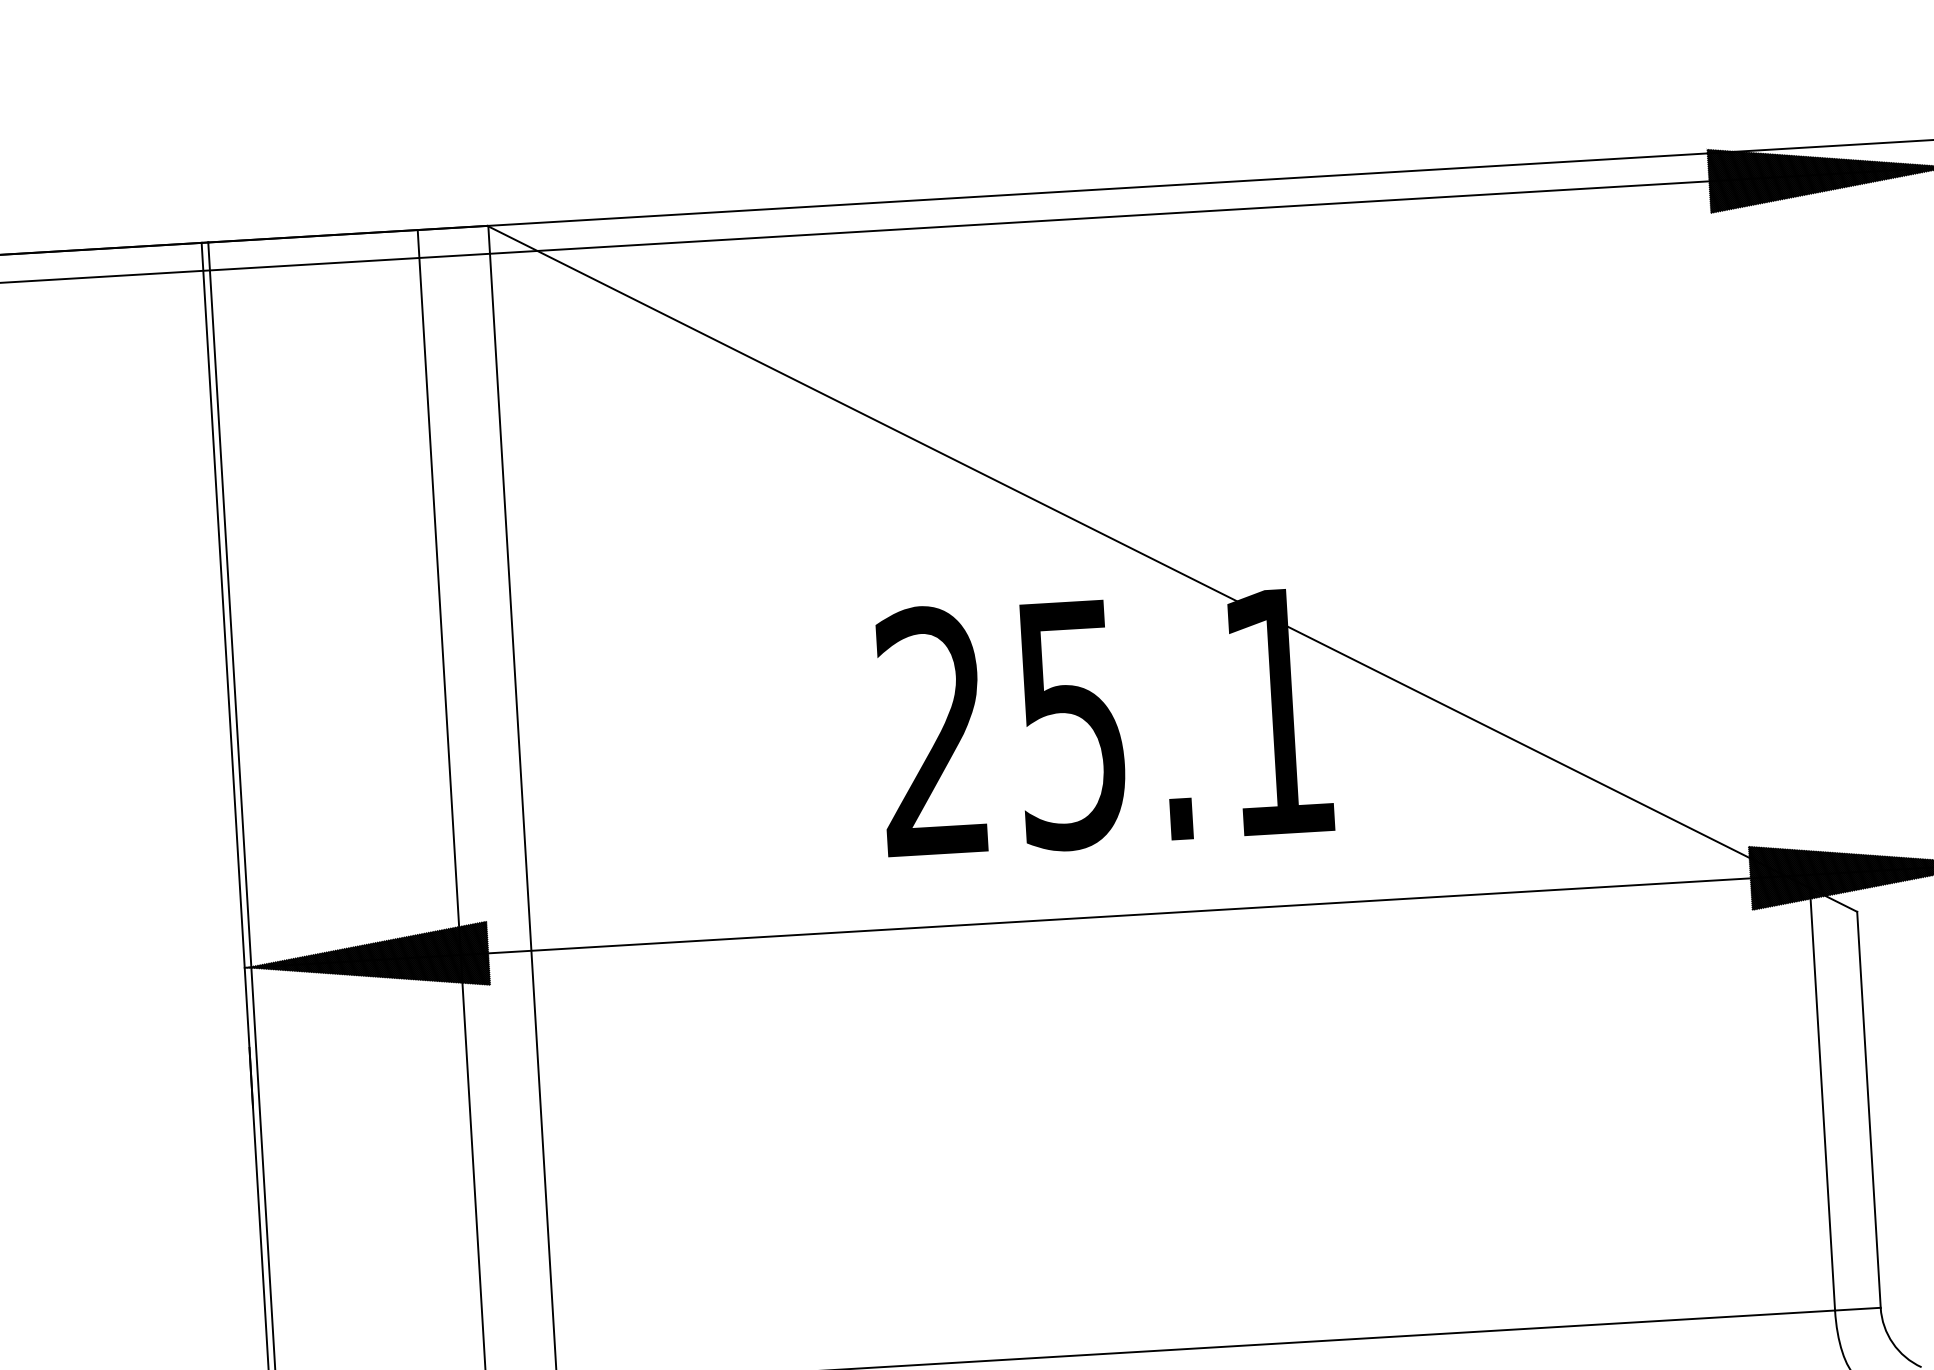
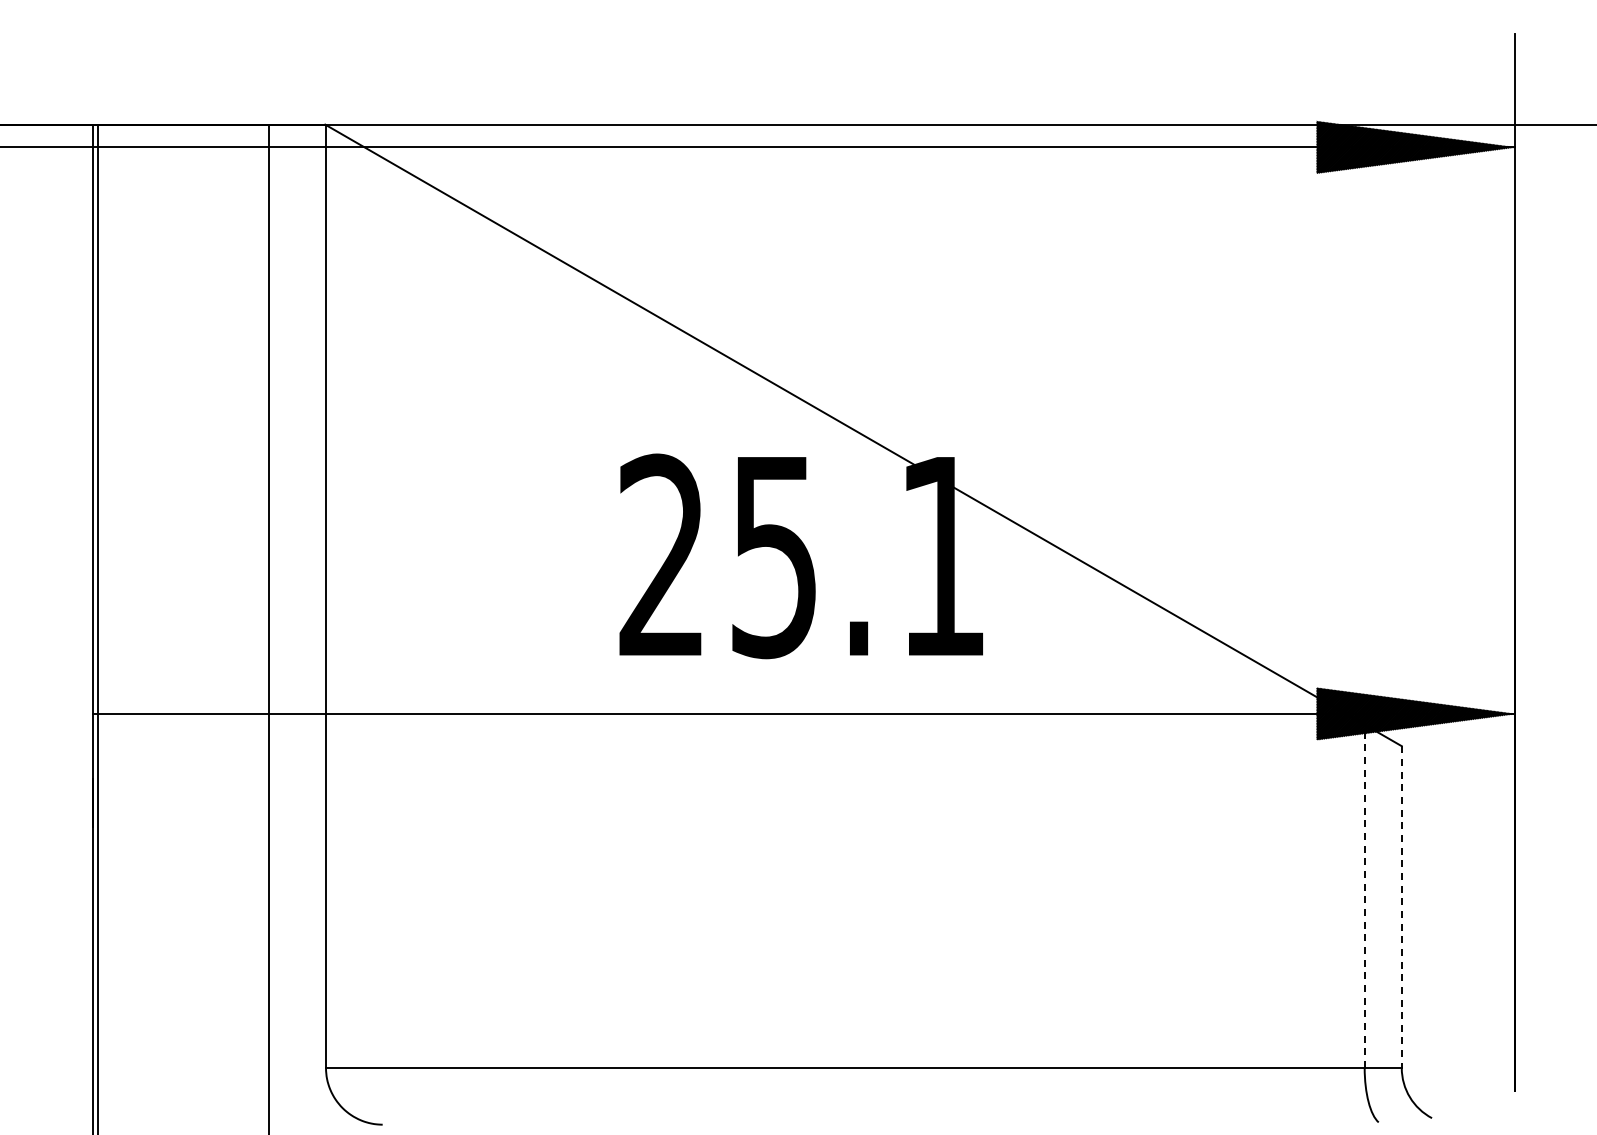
hatch: (367, 960) -> (192, 713), removed
line: (1822, 1099) -> (1364, 896), solid -> dashed
line: (1868, 1110) -> (1401, 907), solid -> dashed

